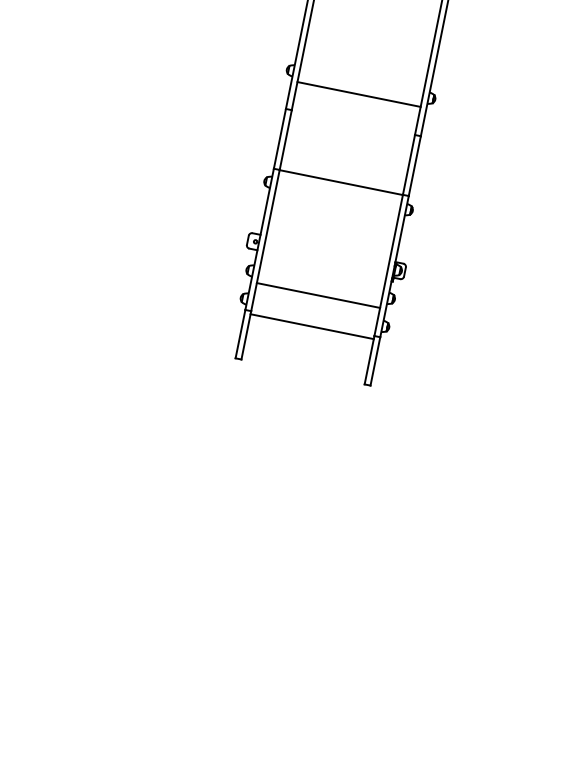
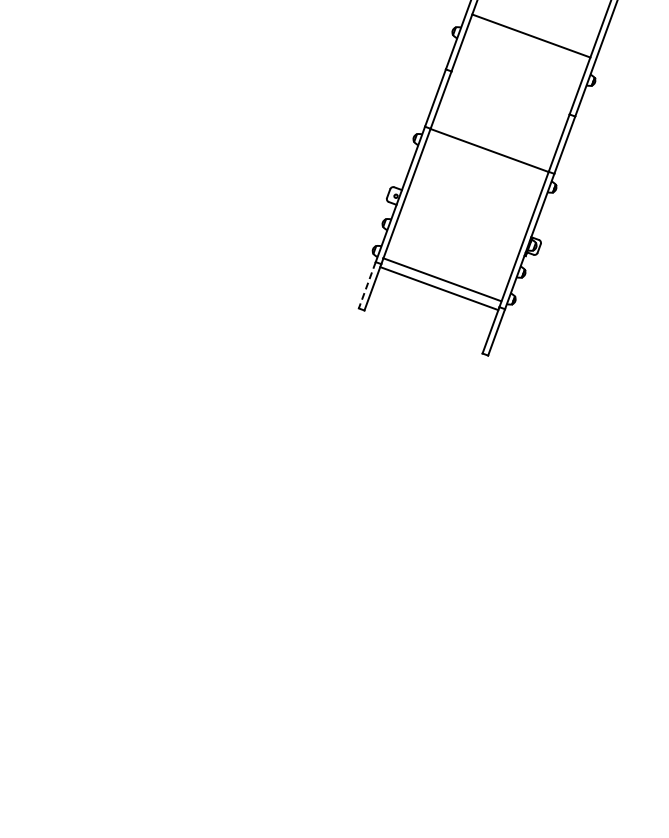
line: (359, 93) -> (531, 35), moved
line: (318, 295) -> (442, 279), moved
line: (240, 334) -> (367, 285), solid -> dashed

